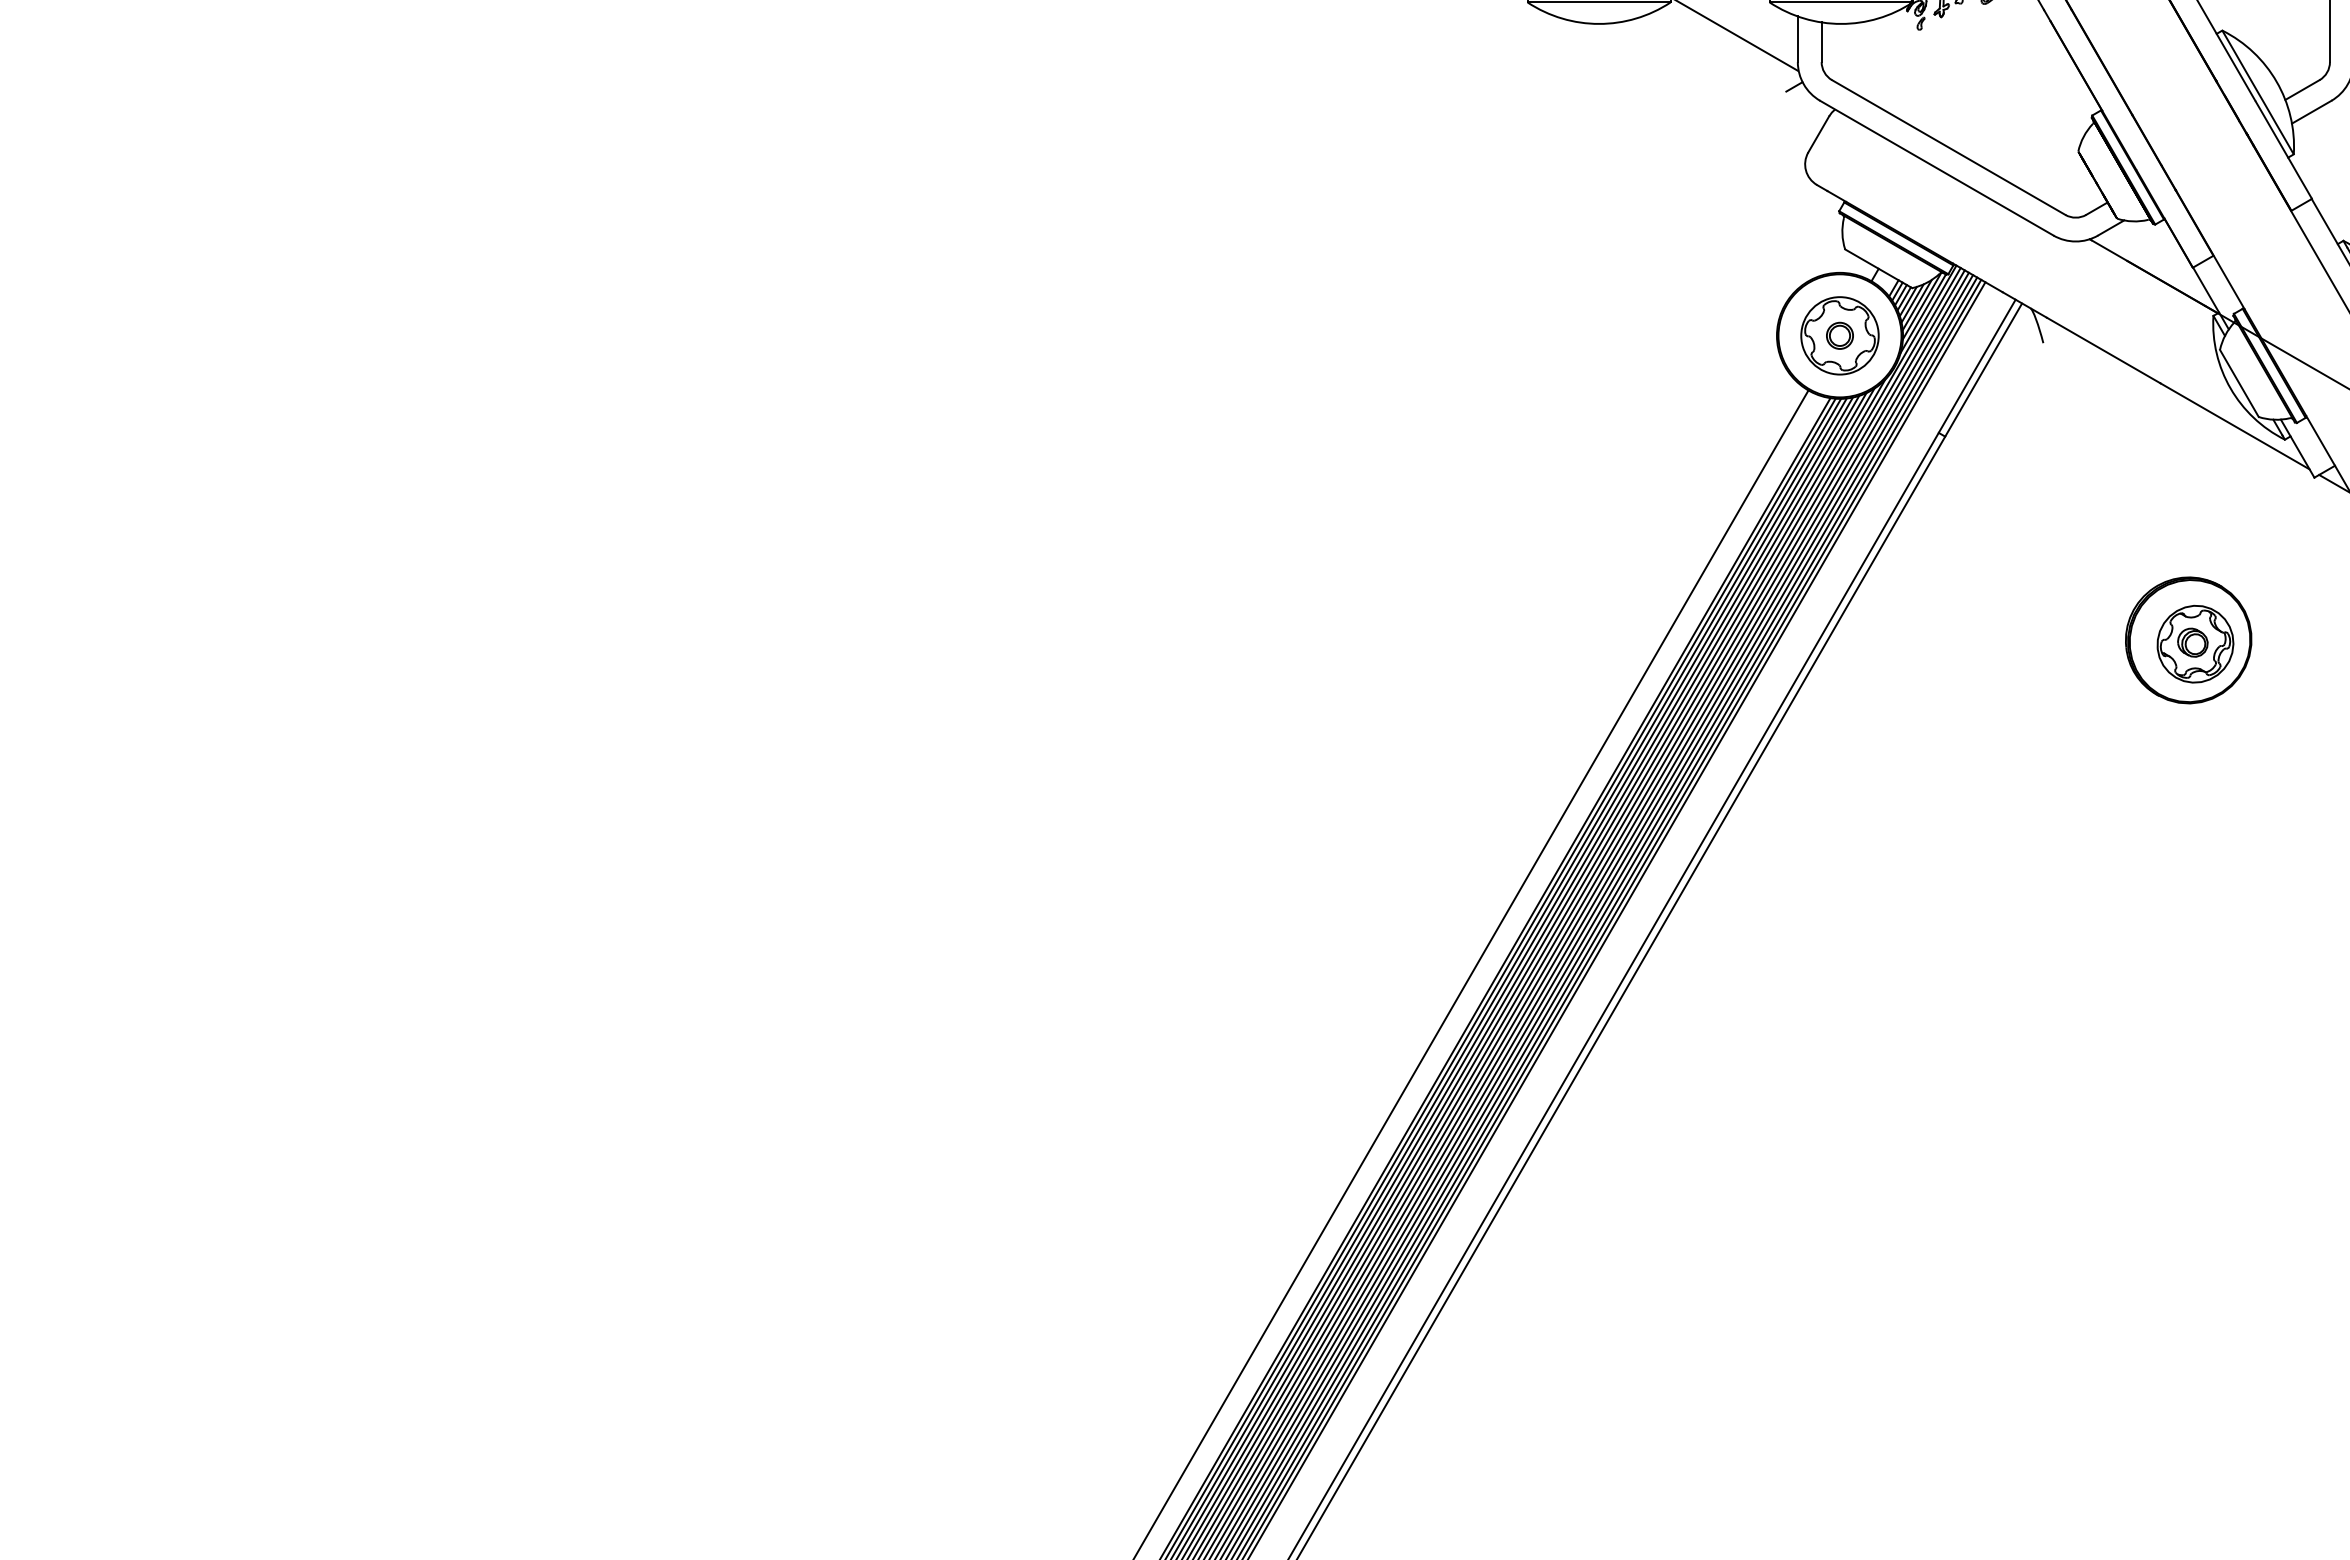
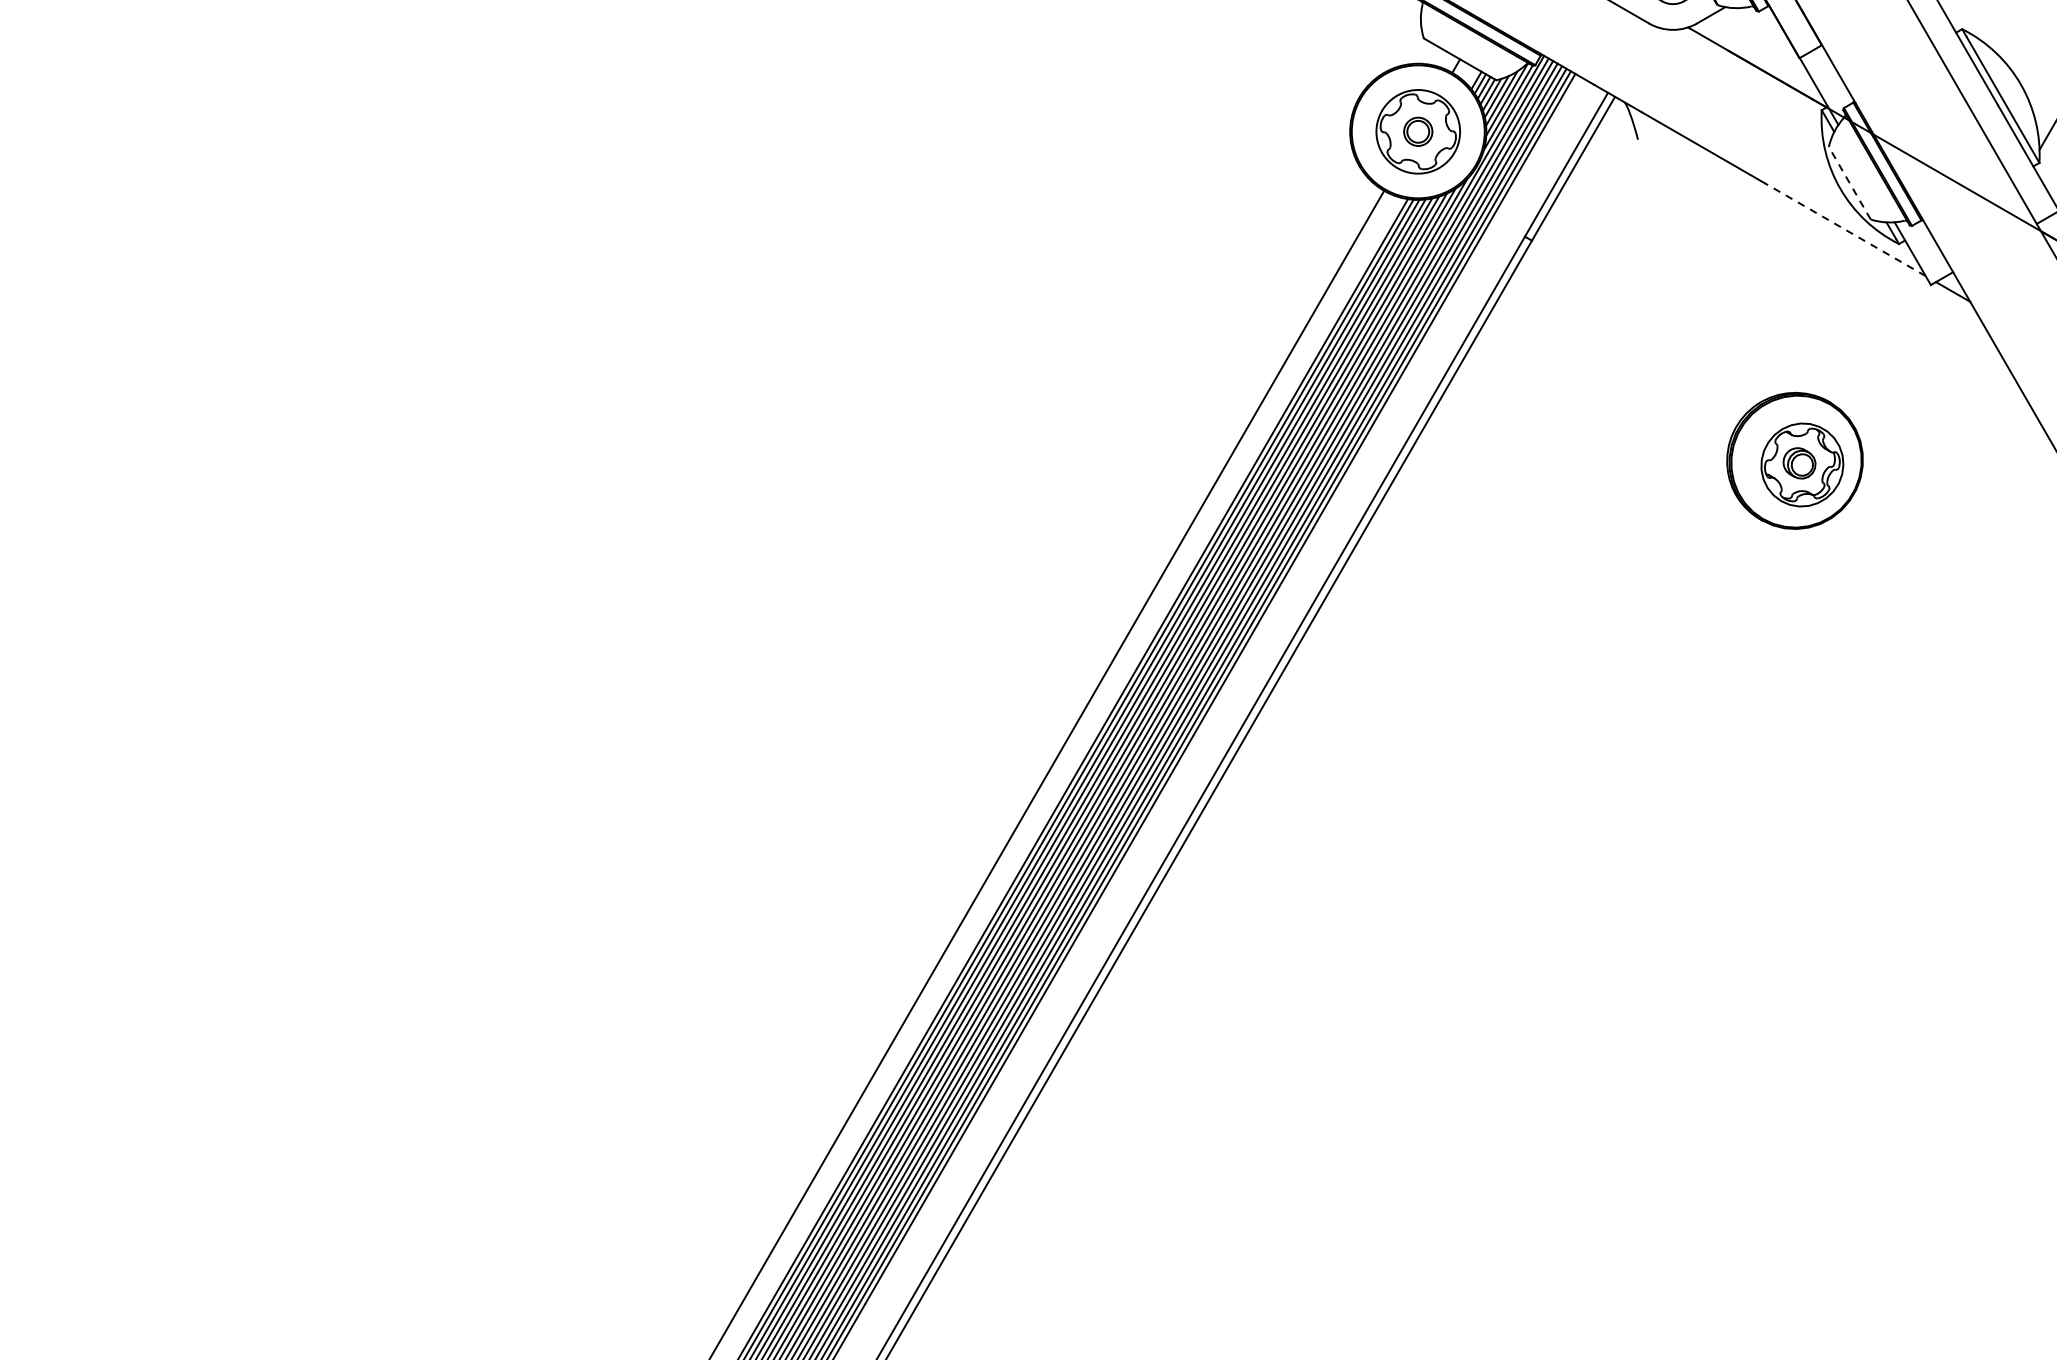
line: (2239, 383) -> (1849, 183), solid -> dashed
line: (2234, 426) -> (1844, 229), solid -> dashed

